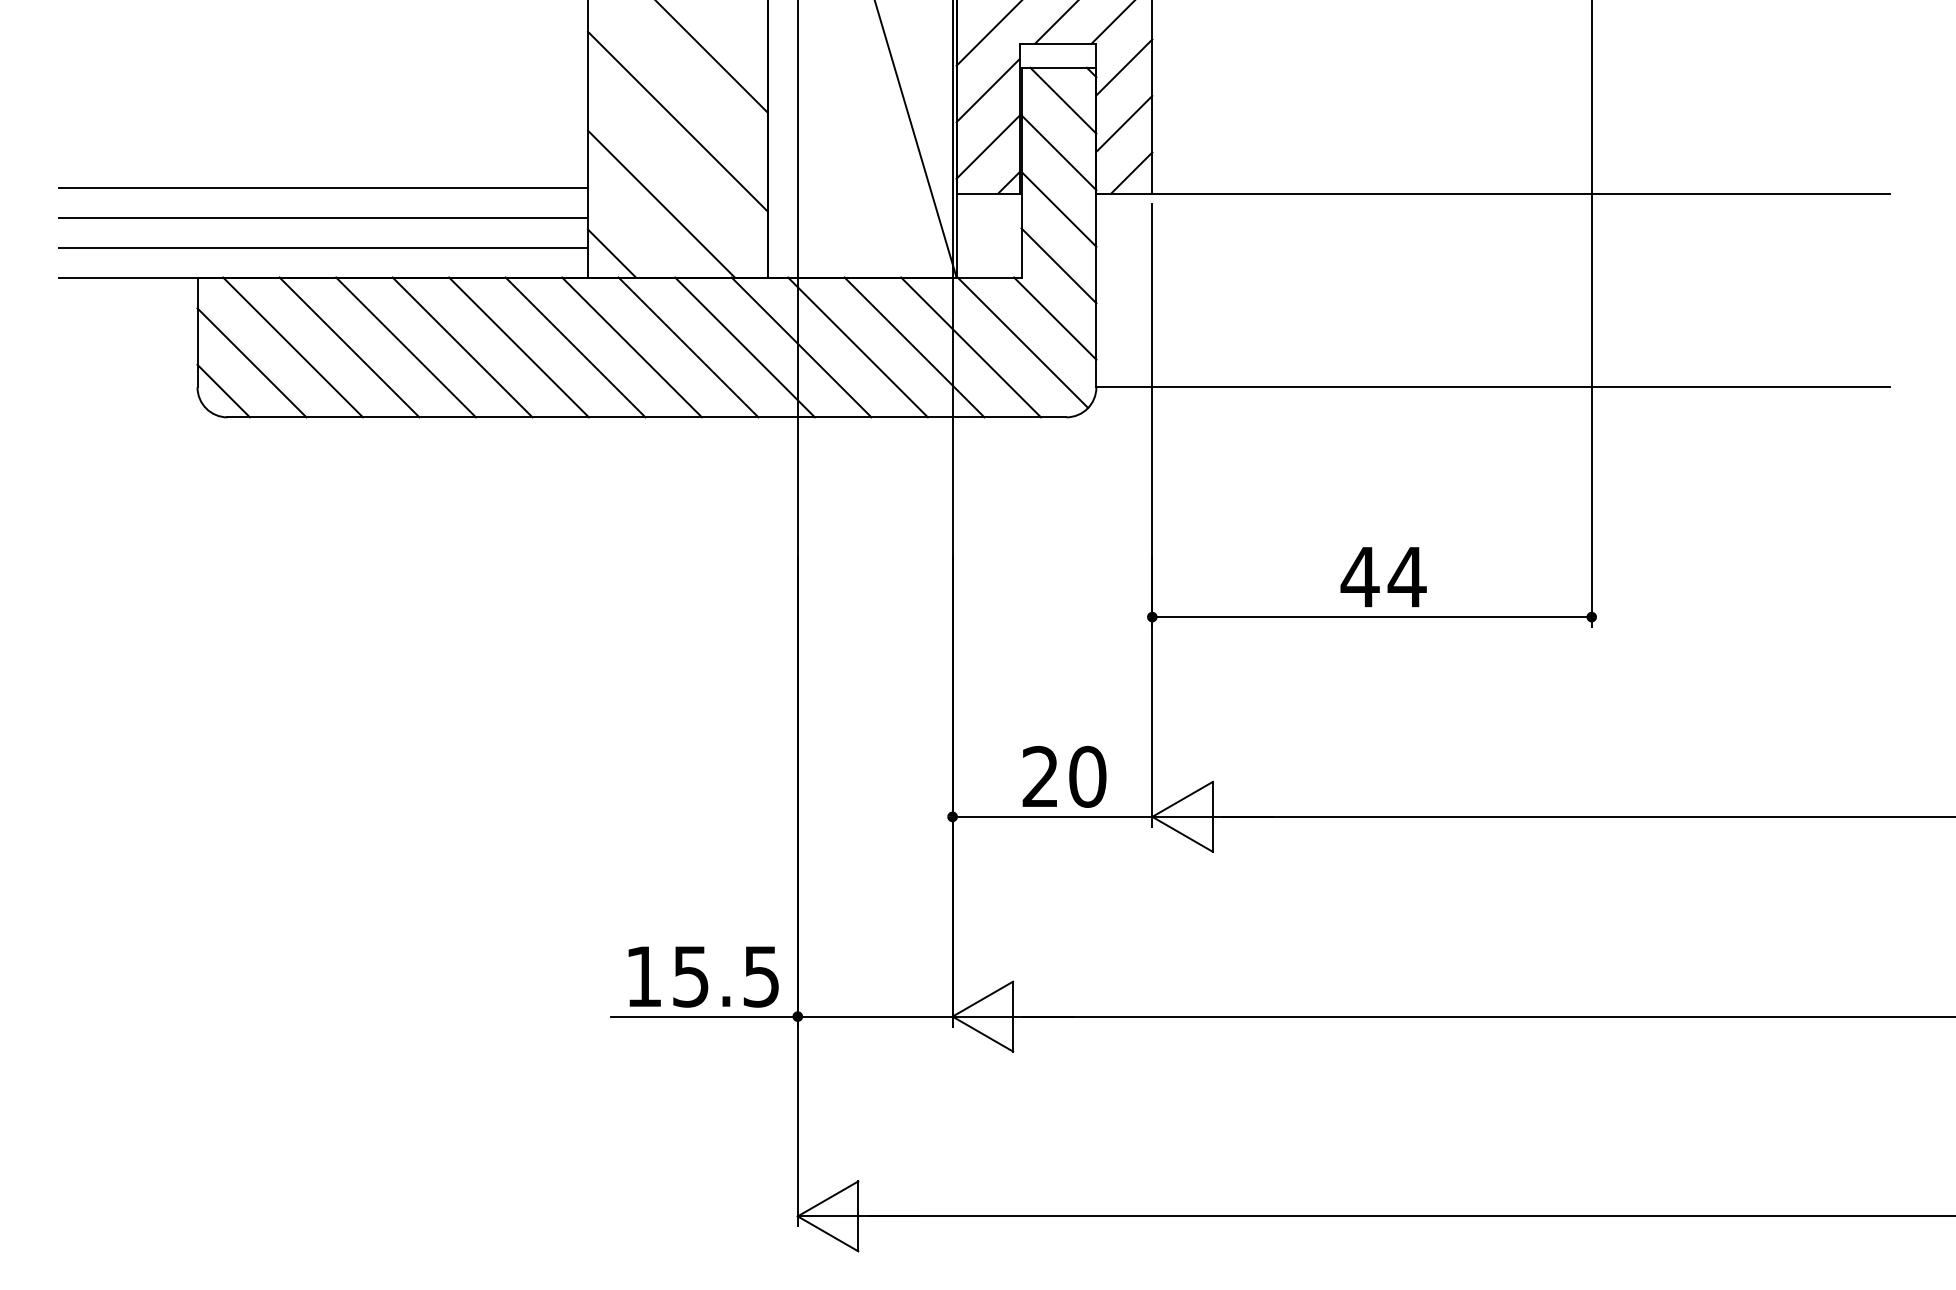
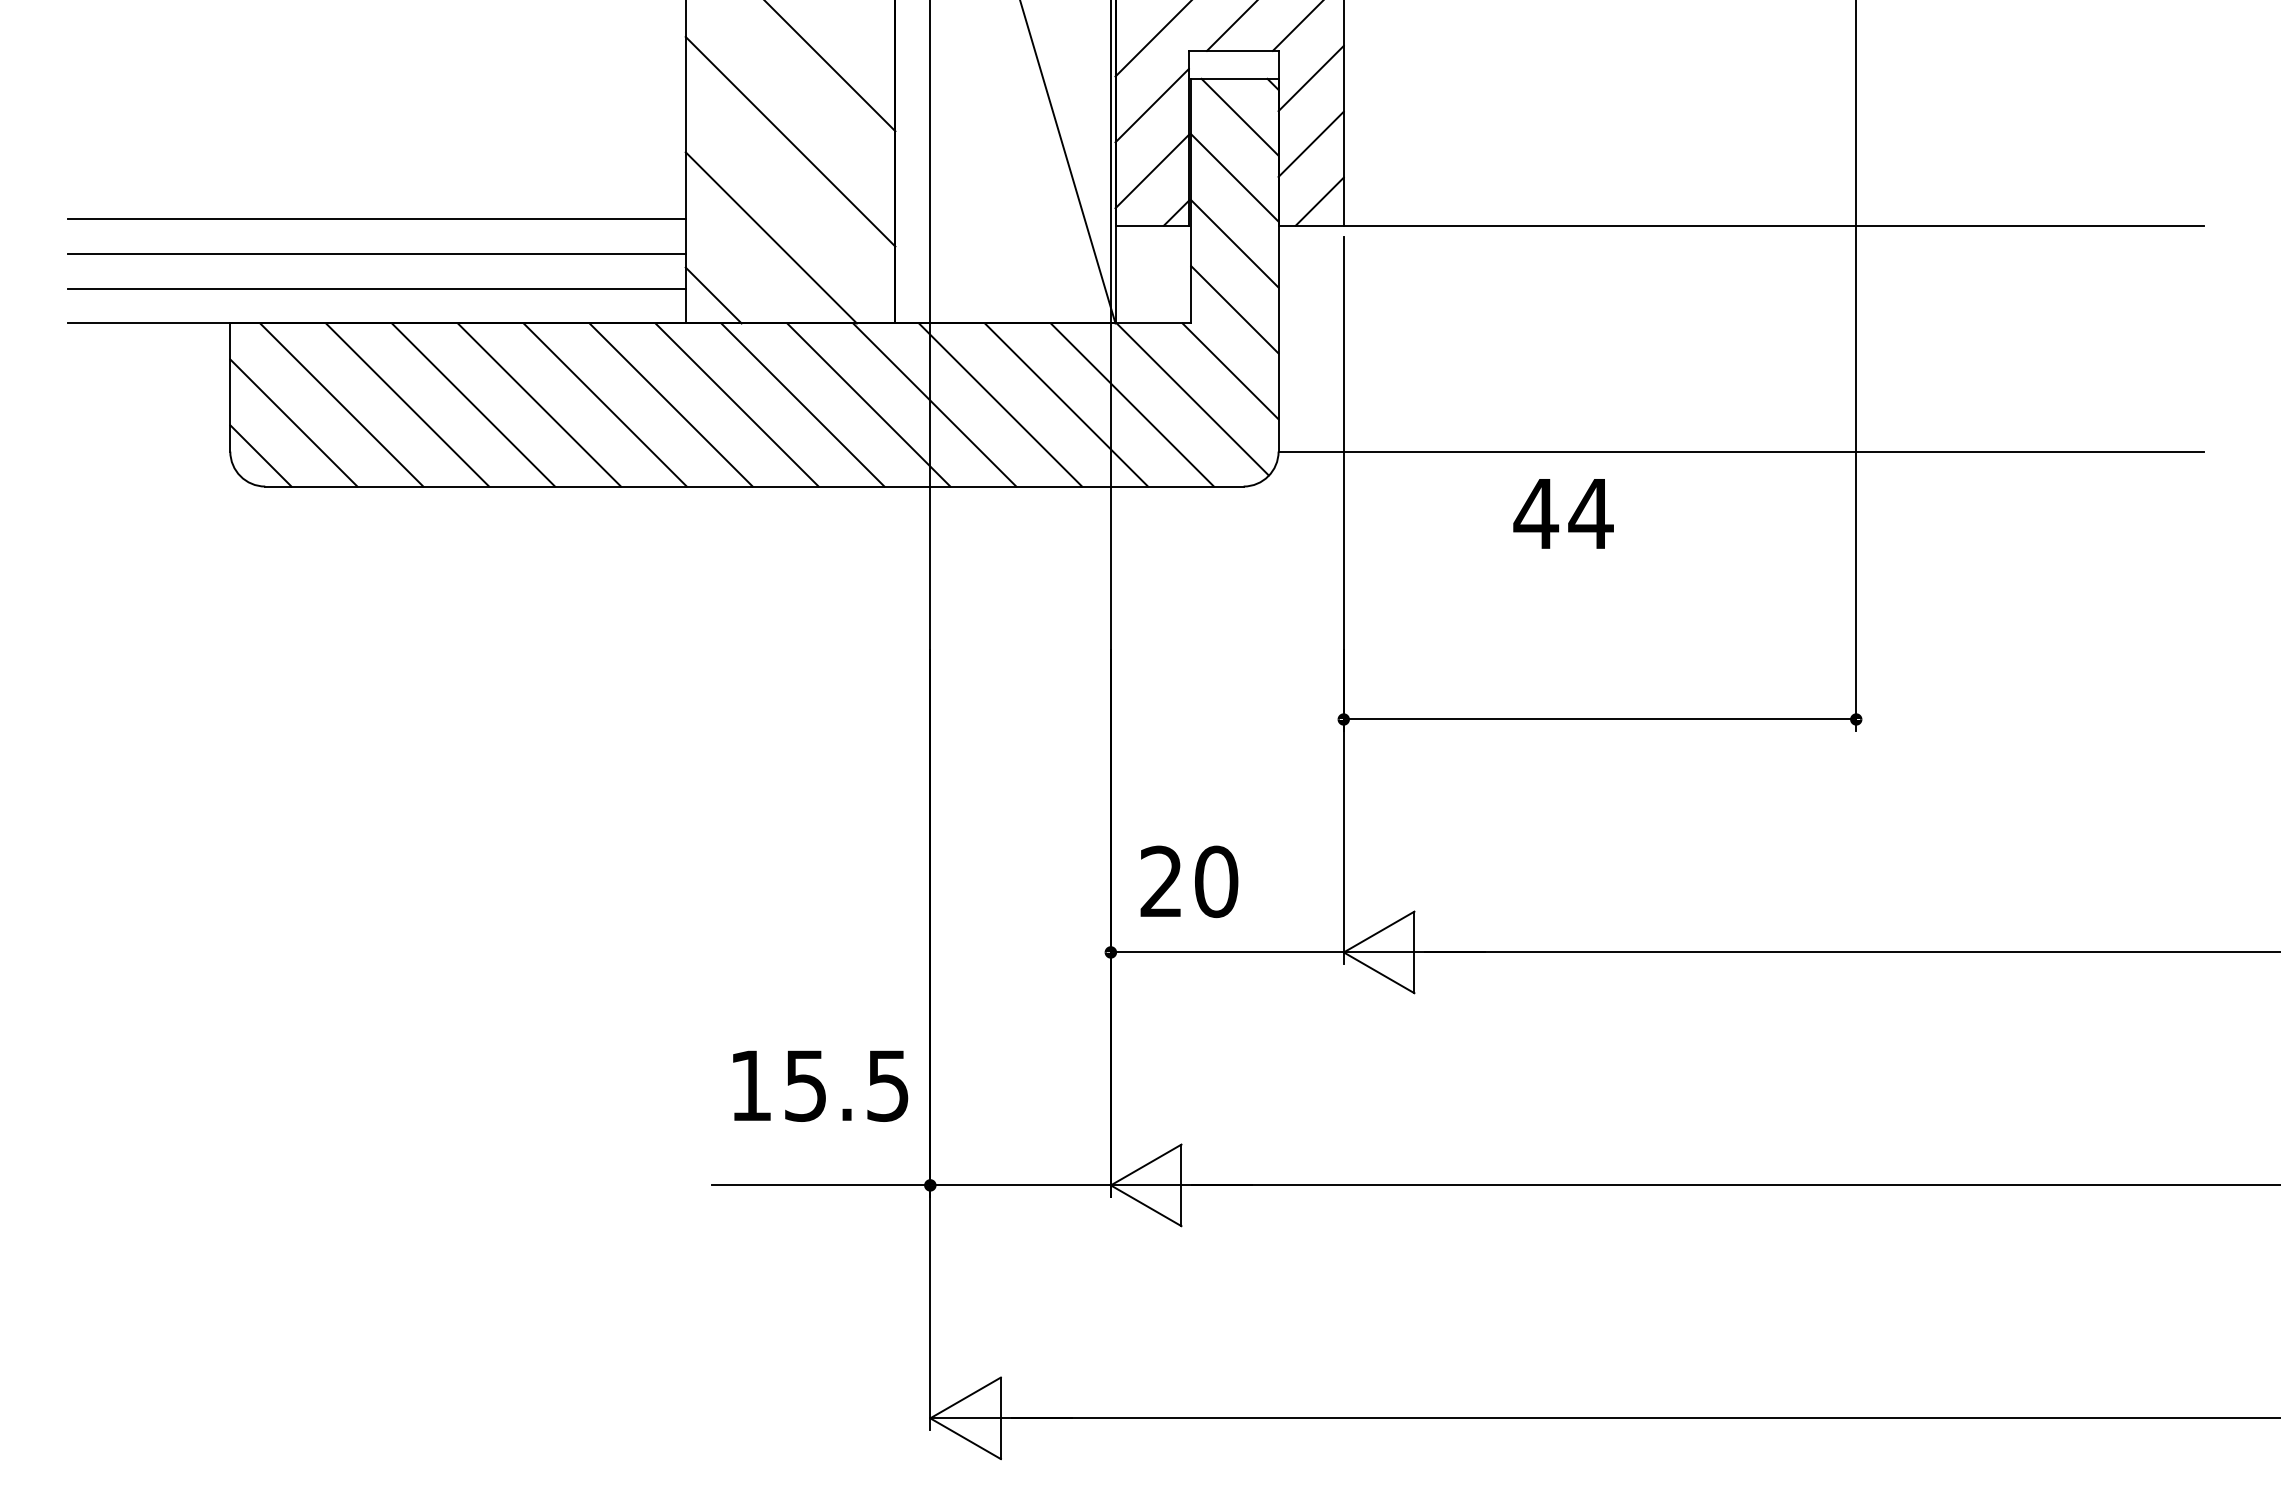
text: (1383, 576) -> (1563, 513), moved
text: (1064, 776) -> (1189, 881), moved
text: (703, 976) -> (820, 1085), moved

